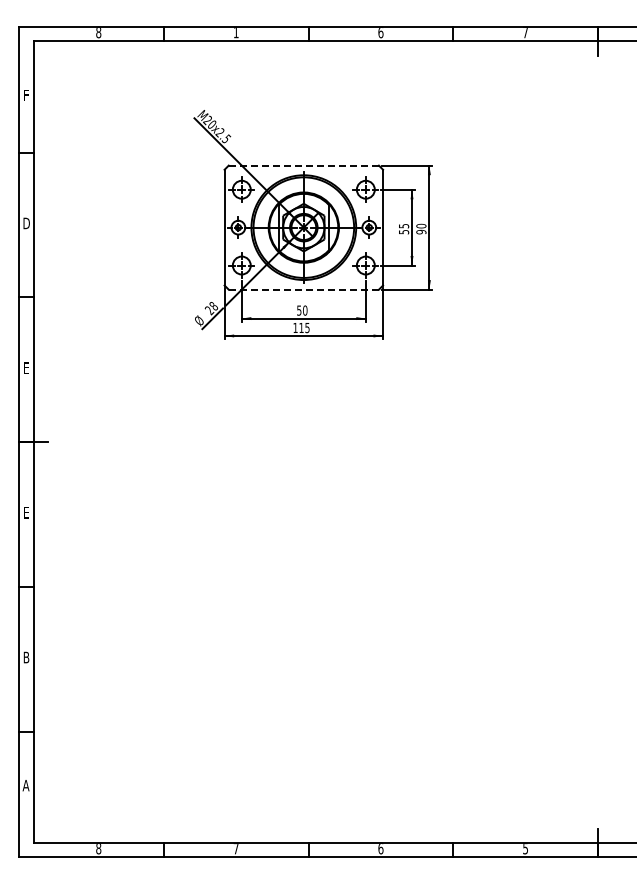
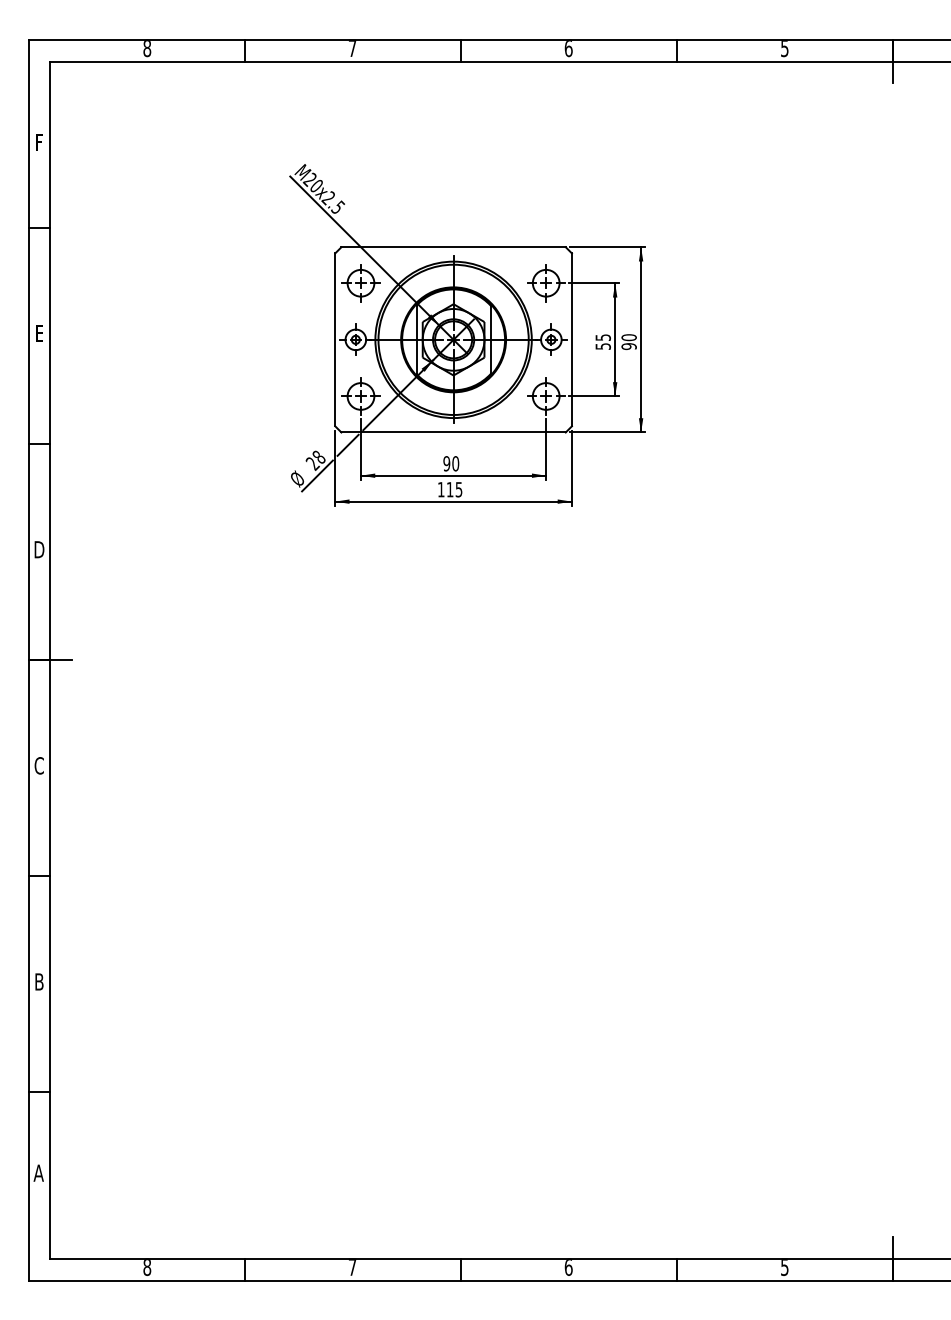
text: (236, 33) -> (353, 49), 1 -> 7
text: (525, 33) -> (784, 49), 7 -> 5
line: (303, 165) -> (453, 247), dashed -> solid
text: (26, 223) -> (39, 333), D -> E
line: (304, 289) -> (454, 432), dashed -> solid
text: (299, 310) -> (447, 463), 50 -> 90
text: (26, 367) -> (39, 548), E -> D
text: (26, 512) -> (39, 765), E -> C

